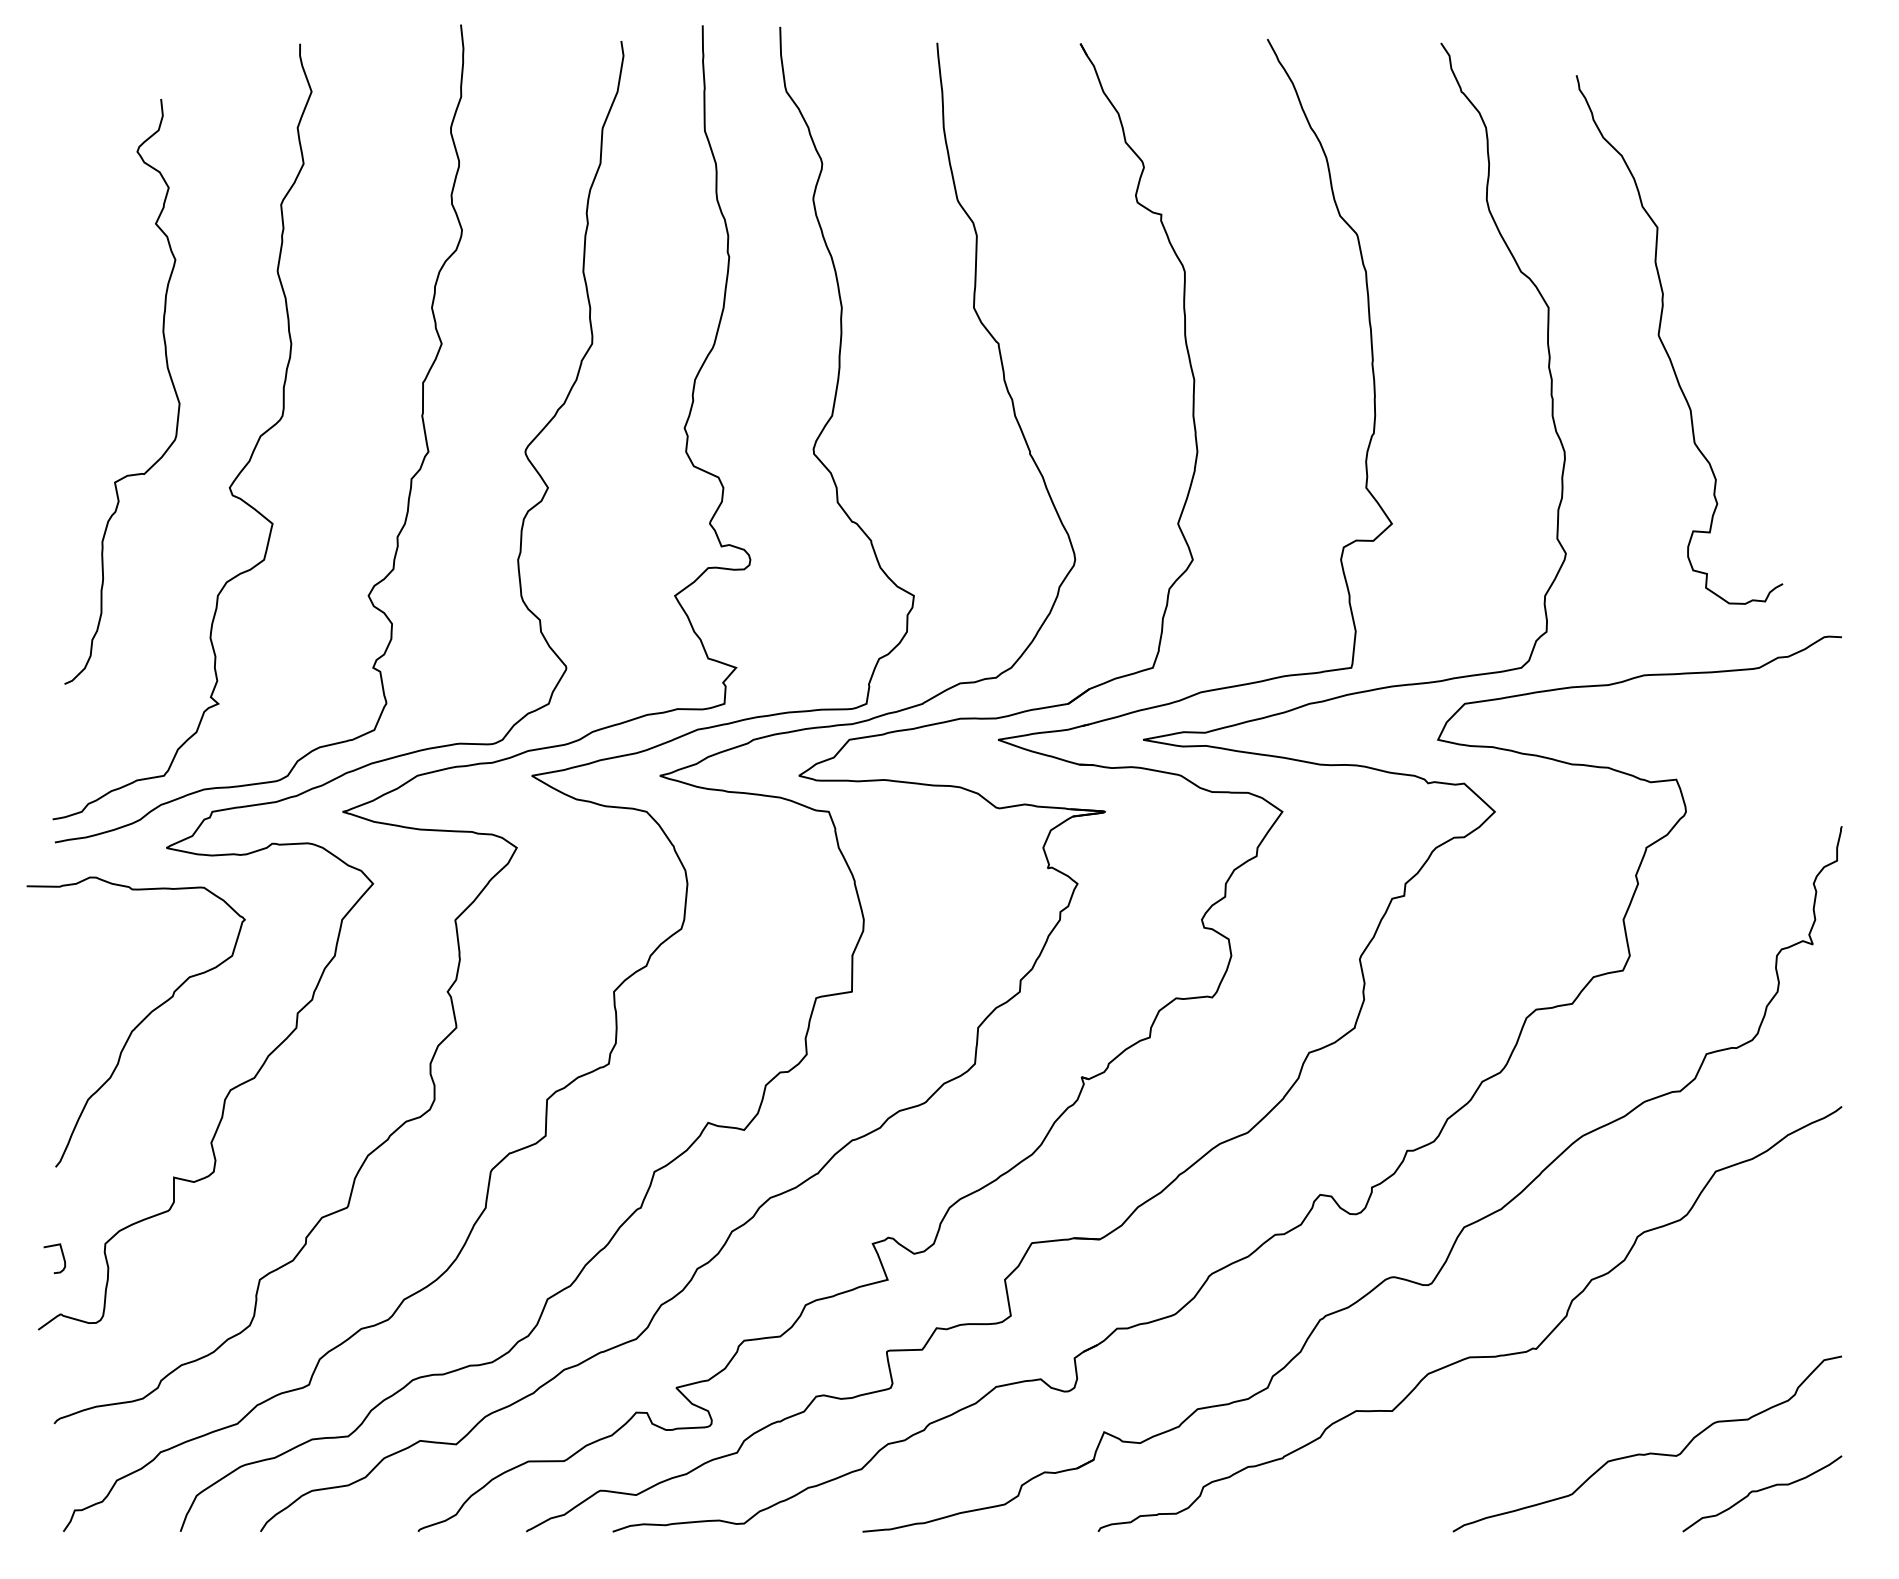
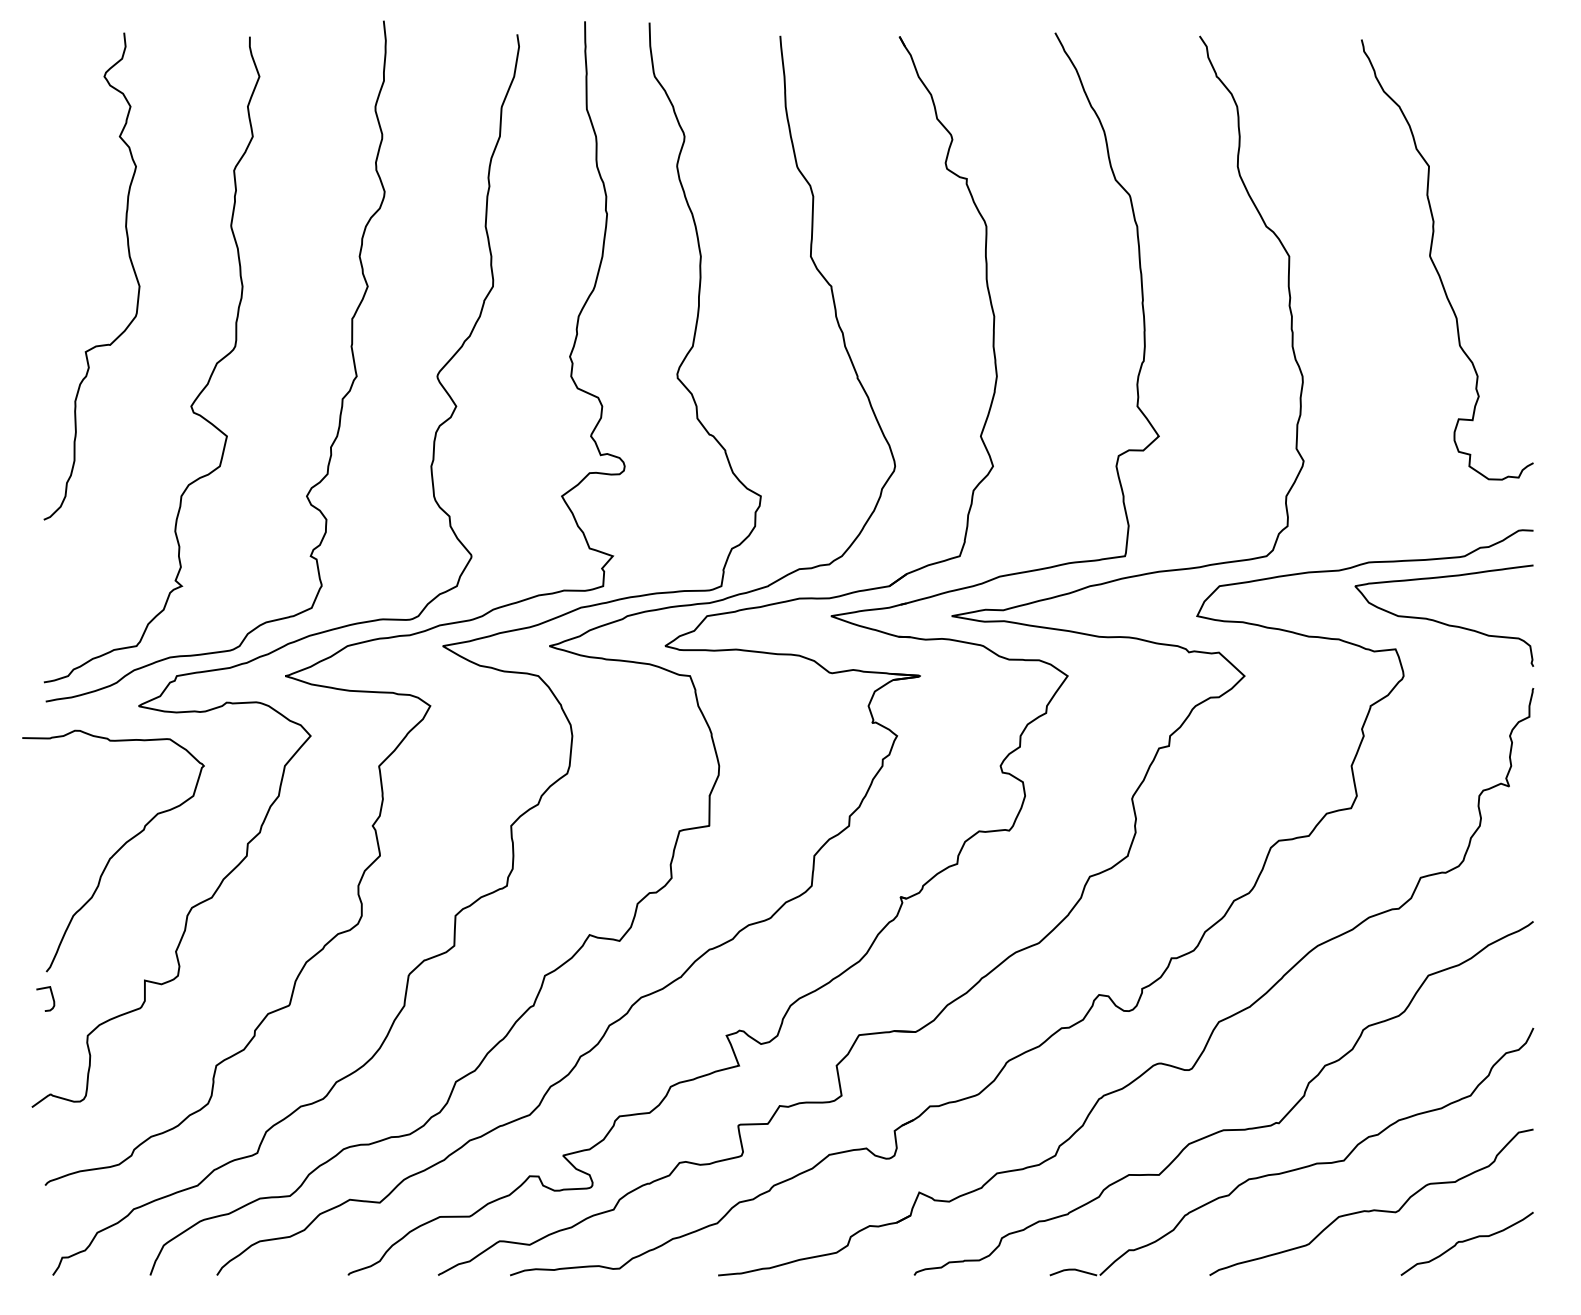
curve: (1665, 347) -> (1435, 266), moved
curve: (169, 377) -> (131, 264), moved
curve: (1730, 746) -> (1440, 621), added
curve: (62, 1257) -> (52, 997), moved
part: (1556, 1403) -> (1295, 1168), added

